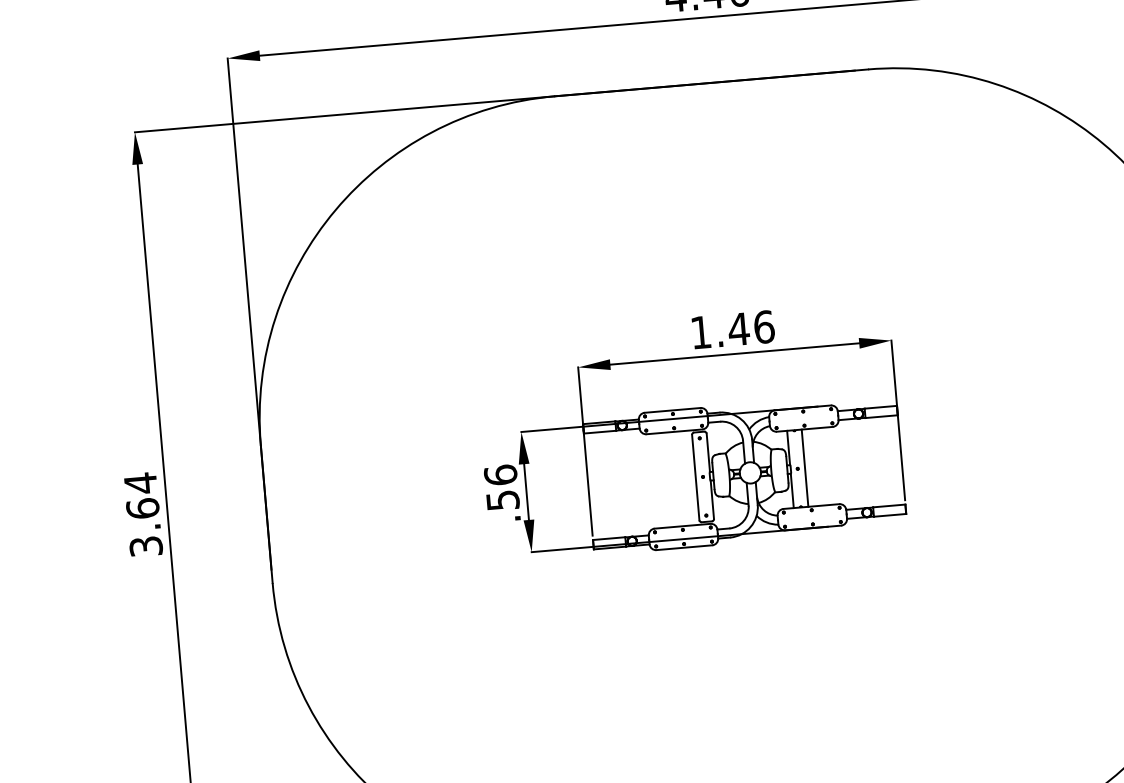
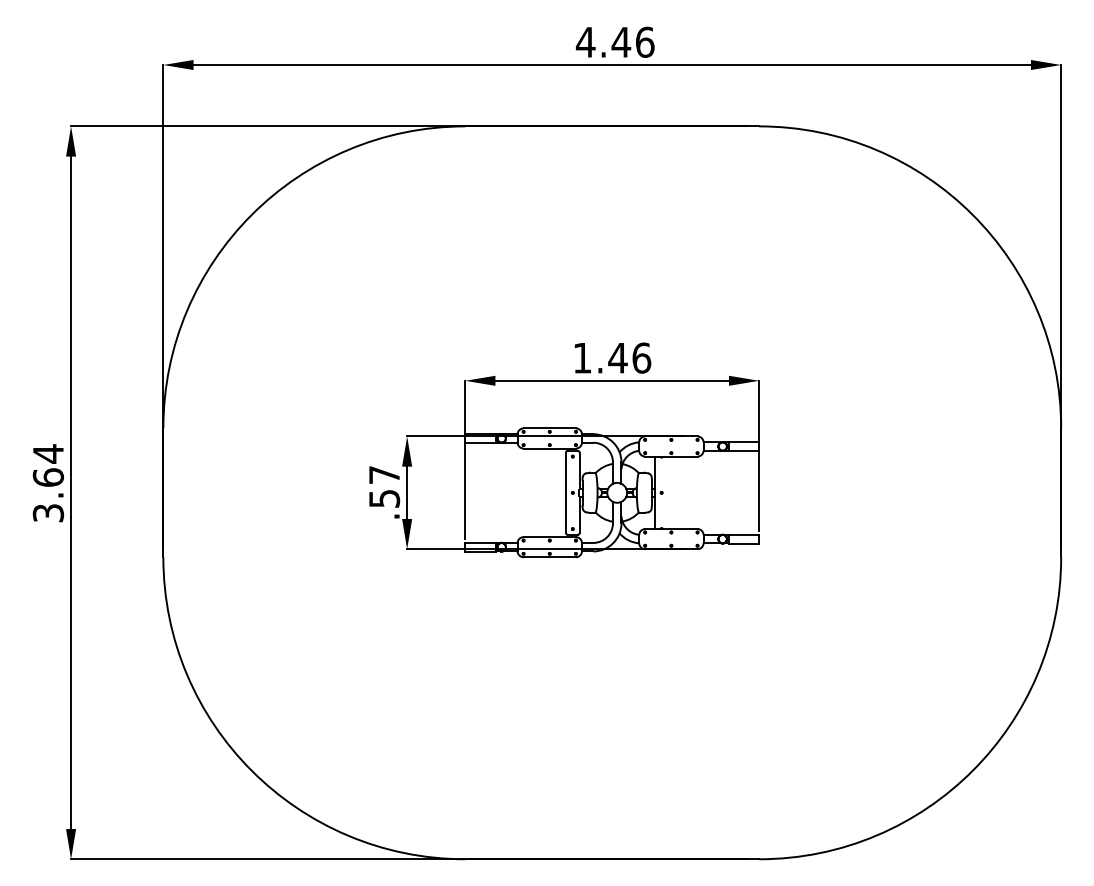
line: (804, 467) -> (668, 492), removed
text: (500, 474) -> (384, 474), .56 -> .57

